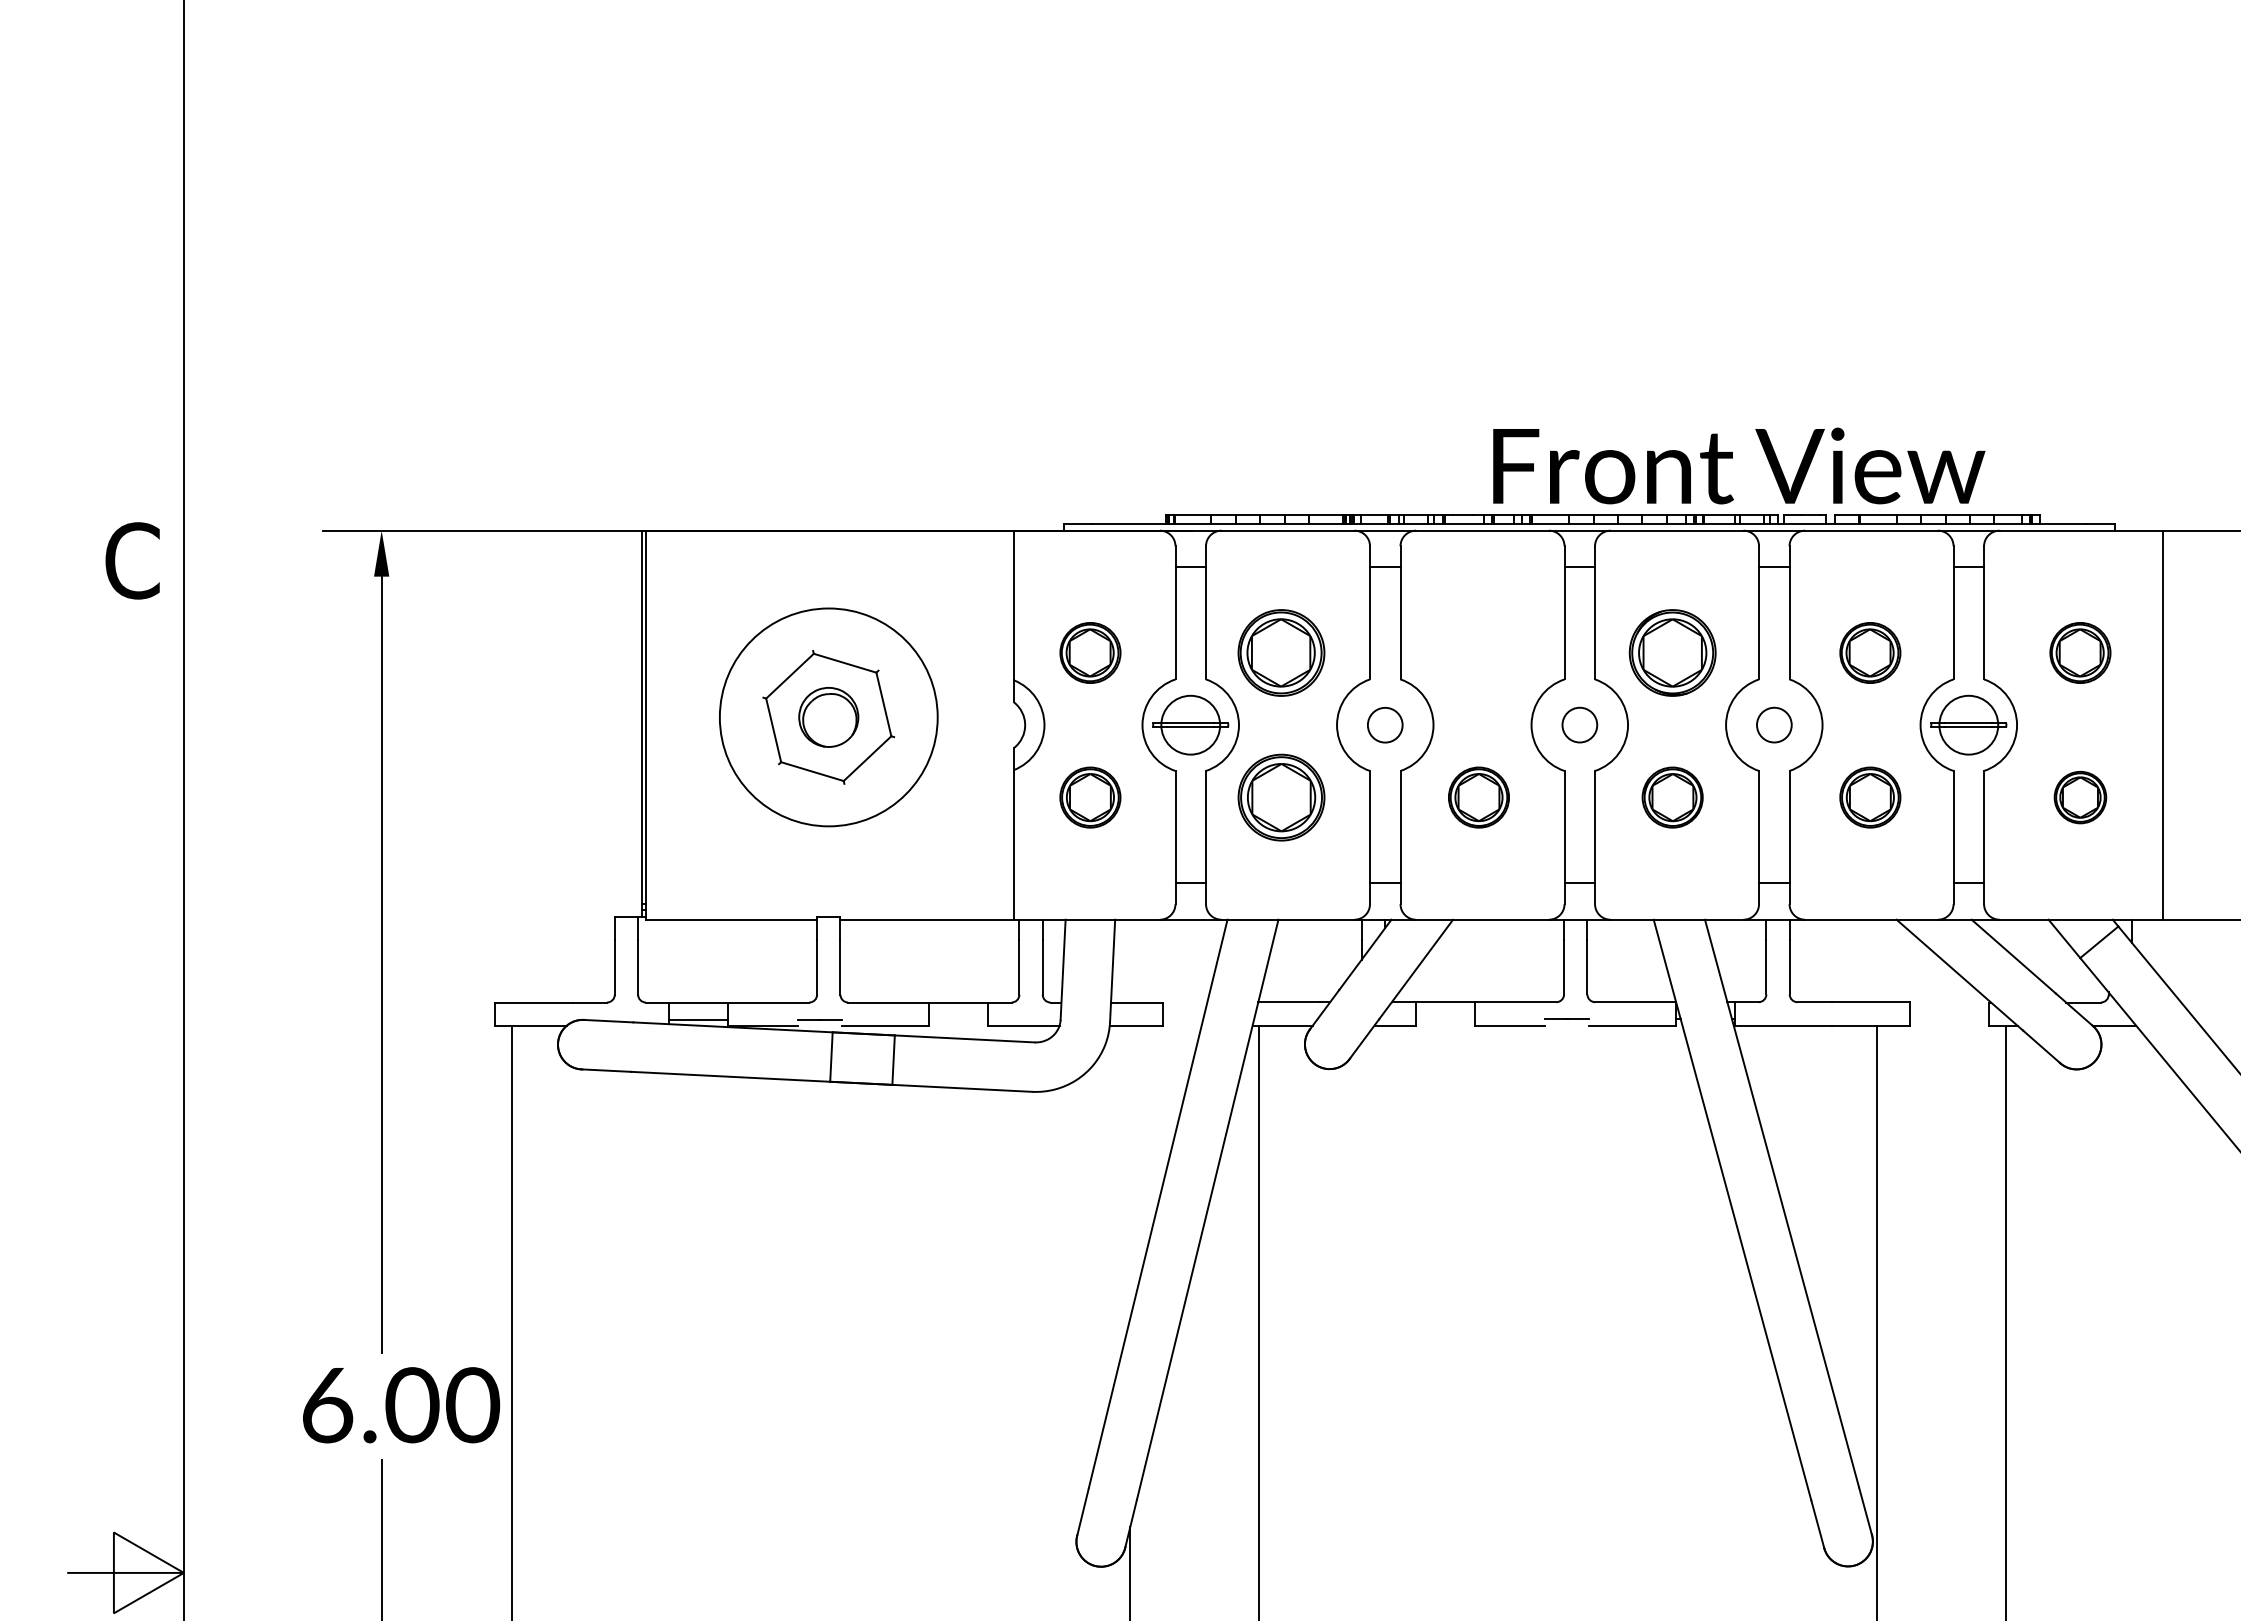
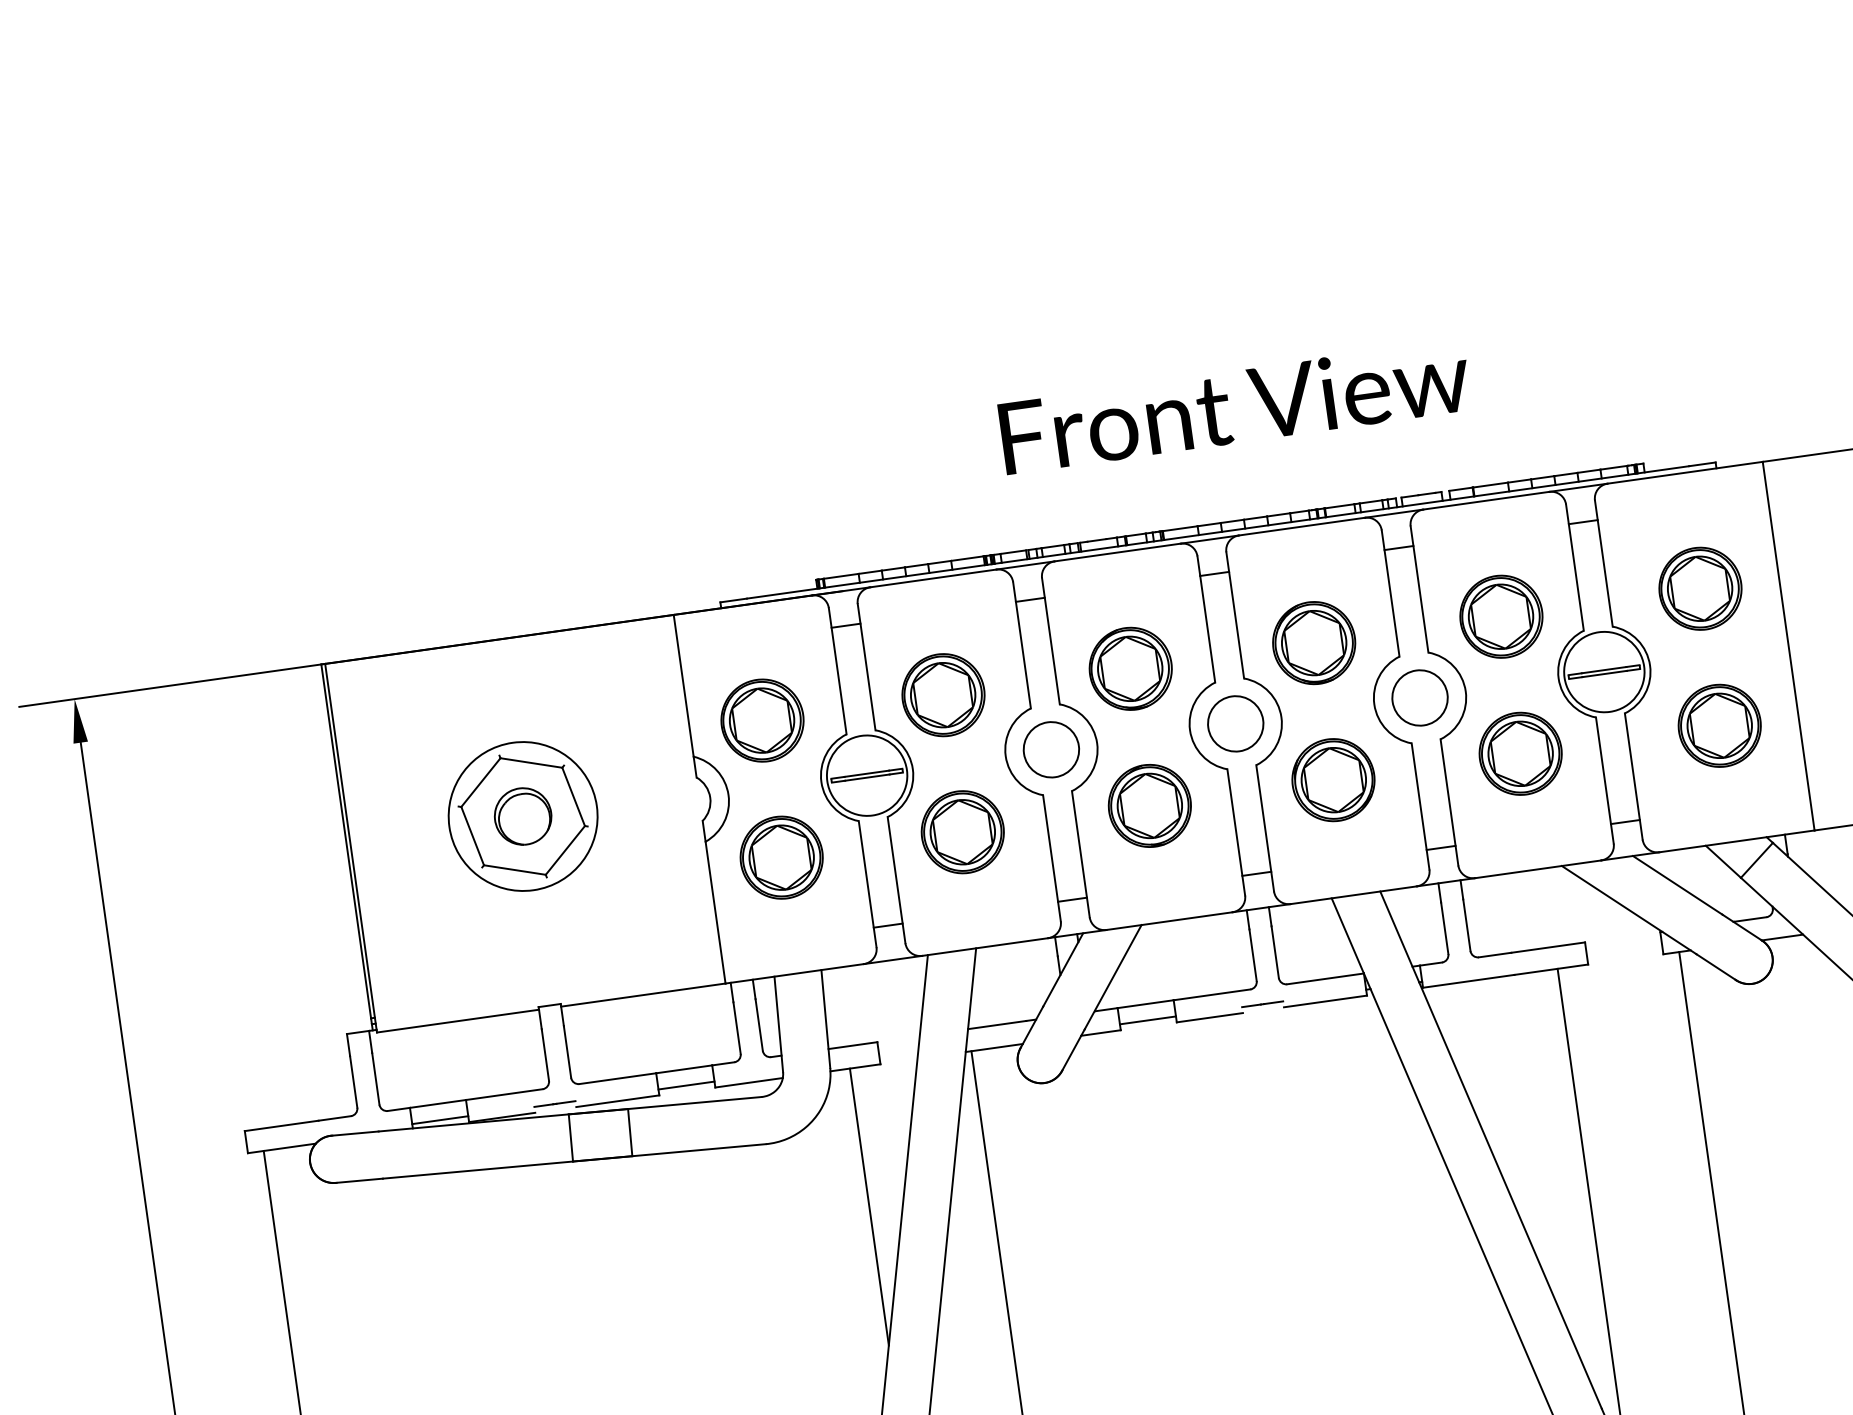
text: (1739, 465) -> (1235, 406), moved
part: (1090, 652) -> (762, 720), size x1.43
part: (1478, 652) -> (1130, 668), added
part: (1870, 652) -> (1501, 616), size x1.43
part: (2080, 652) -> (1700, 588), size x1.43
circle: (828, 717) -> (522, 816), size x0.71
circle: (1579, 724) -> (1235, 723), size x1.67
circle: (1774, 724) -> (1420, 697), size x1.67
circle: (1190, 725) -> (866, 775), size x1.43
circle: (1385, 725) -> (1051, 750), size x1.67
circle: (1968, 725) -> (1604, 672), size x1.43
part: (1090, 797) -> (781, 857), size x1.43
part: (1478, 797) -> (1149, 805), size x1.43
part: (1672, 797) -> (1333, 780), size x1.43
part: (1870, 797) -> (1520, 753), size x1.43
part: (2080, 797) -> (1719, 725), size x1.67
line: (958, 1019) -> (686, 1085), added
line: (1445, 1019) -> (1147, 1020), added
line: (1130, 1171) -> (869, 1206), added

